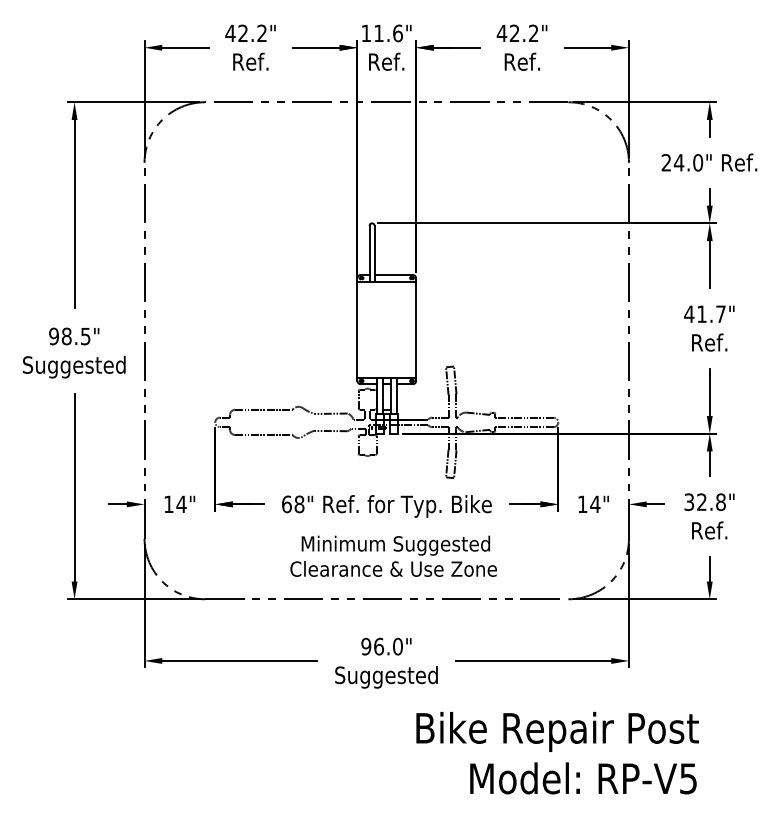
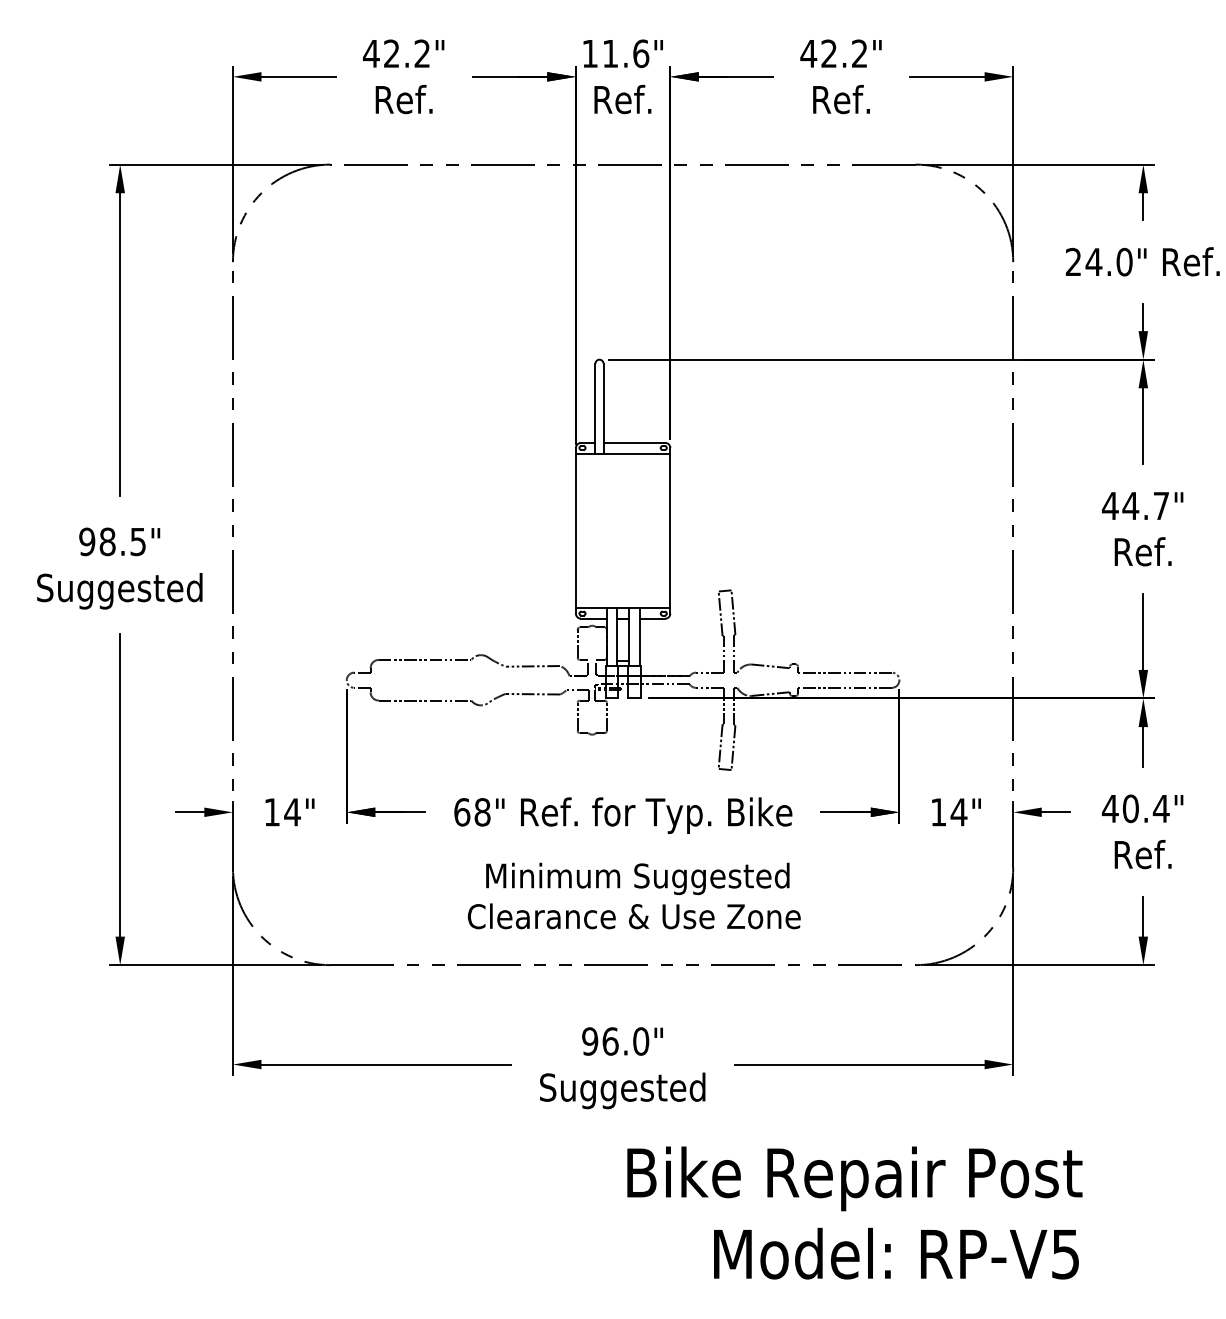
text: (701, 313) -> (1130, 504), 41.7" -> 44.7"
text: (705, 502) -> (1136, 809), 32.8" -> 40.4"
text: (557, 753) -> (854, 1213), moved

